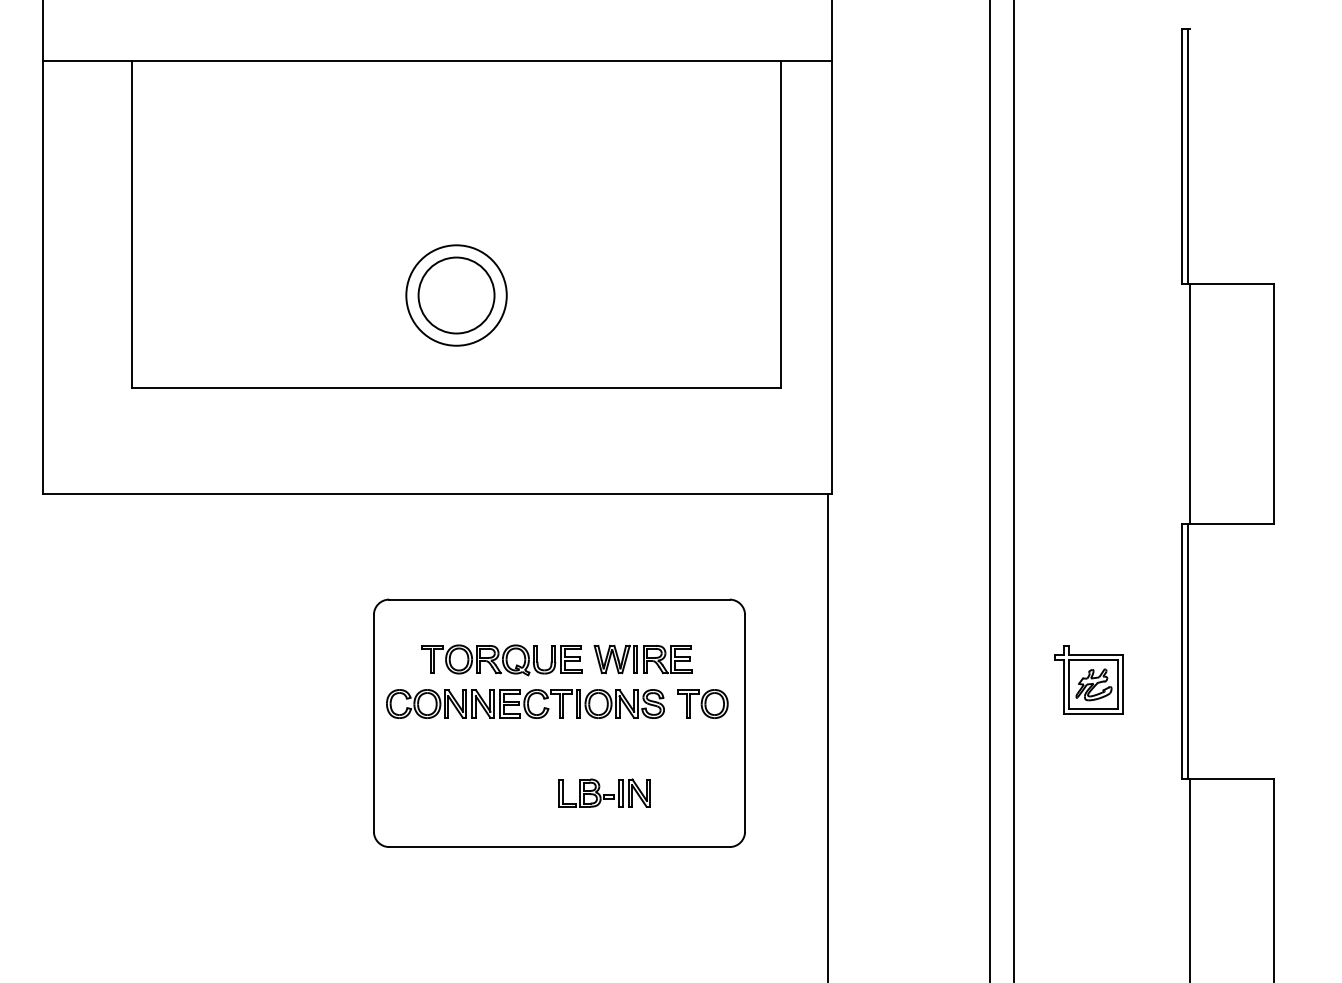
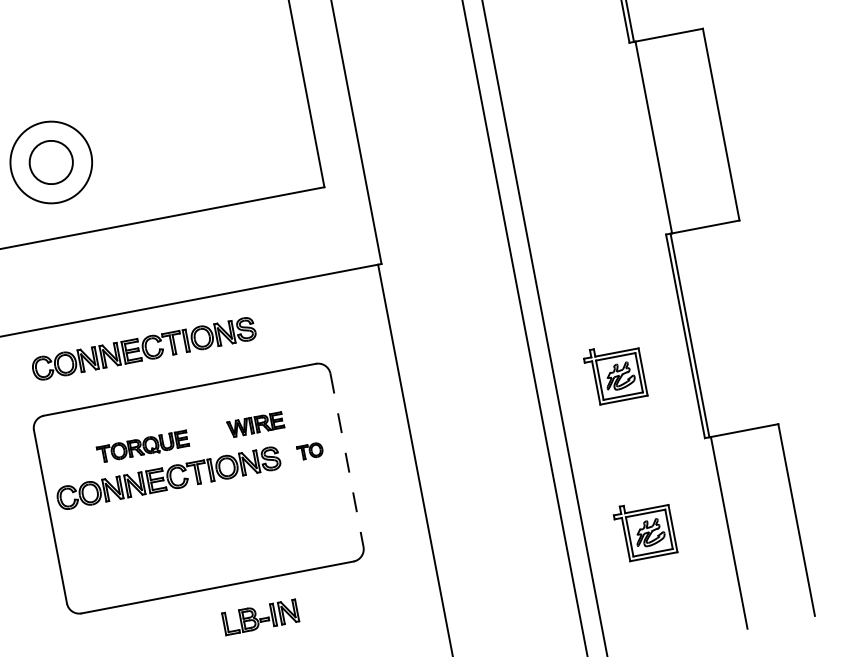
circle: (456, 295) -> (51, 162), size x0.7
part: (525, 541) -> (143, 348), added
part: (642, 659) -> (255, 424), size x0.7
part: (501, 660) -> (142, 447), size x0.7
part: (702, 703) -> (309, 450), size x0.6
line: (745, 723) -> (347, 460), solid -> dashed
part: (604, 792) -> (260, 616), moved
part: (1088, 875) -> (644, 529), added

